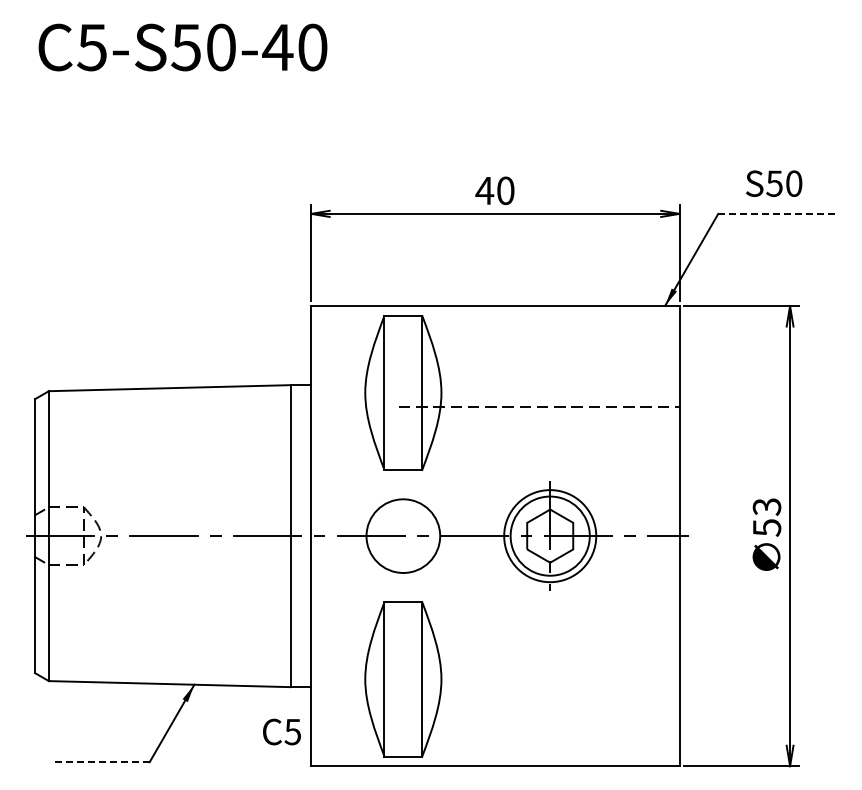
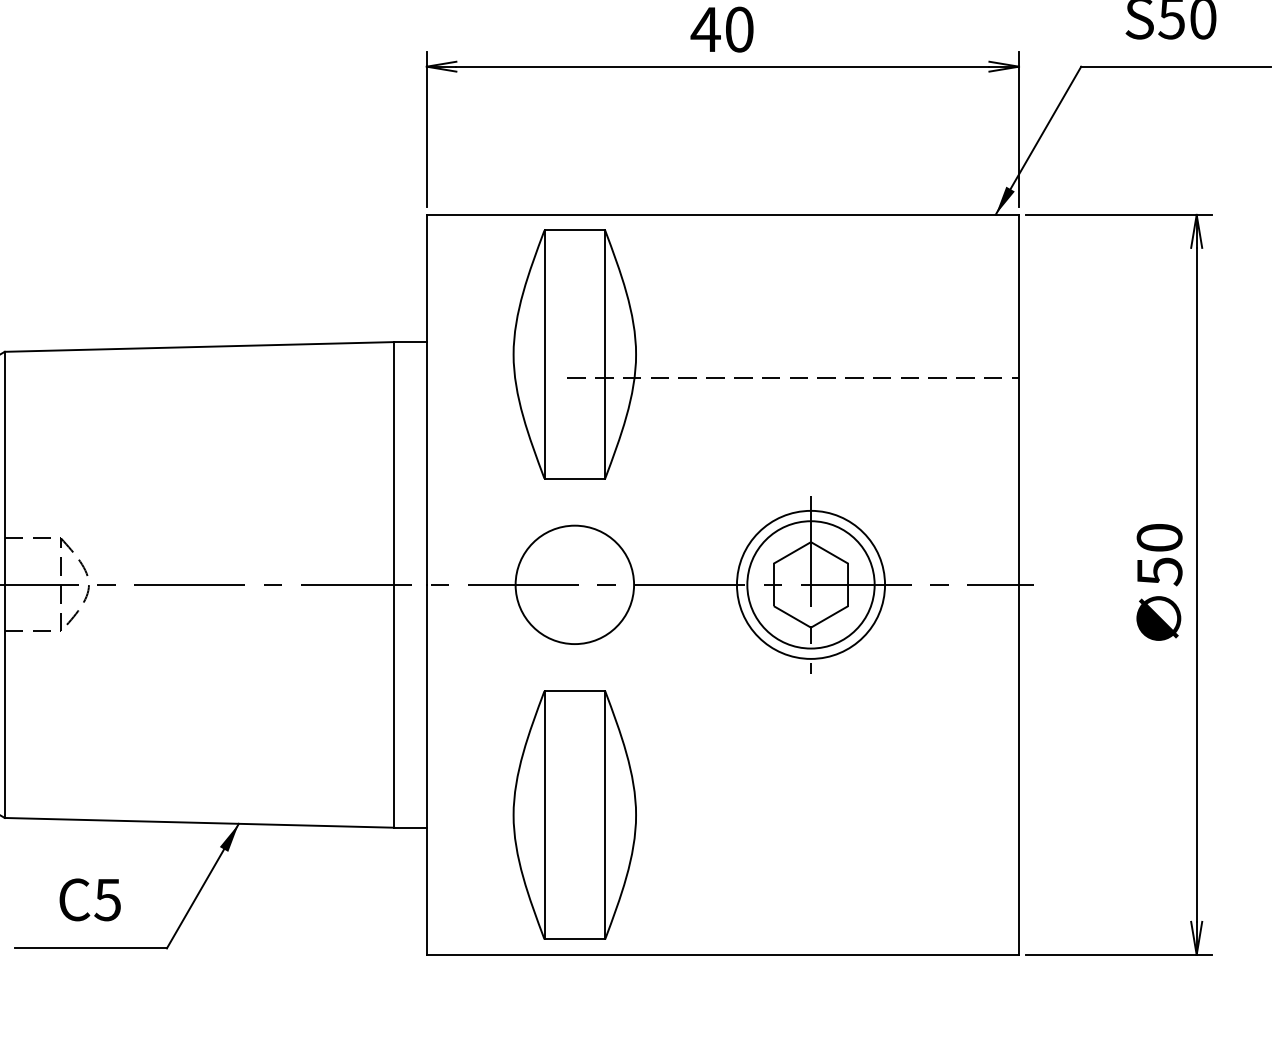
line: (777, 213) -> (1176, 66), dashed -> solid
text: (766, 506) -> (1158, 537), 53 -> 50
text: (281, 731) -> (89, 899), moved
line: (101, 762) -> (89, 948), dashed -> solid

